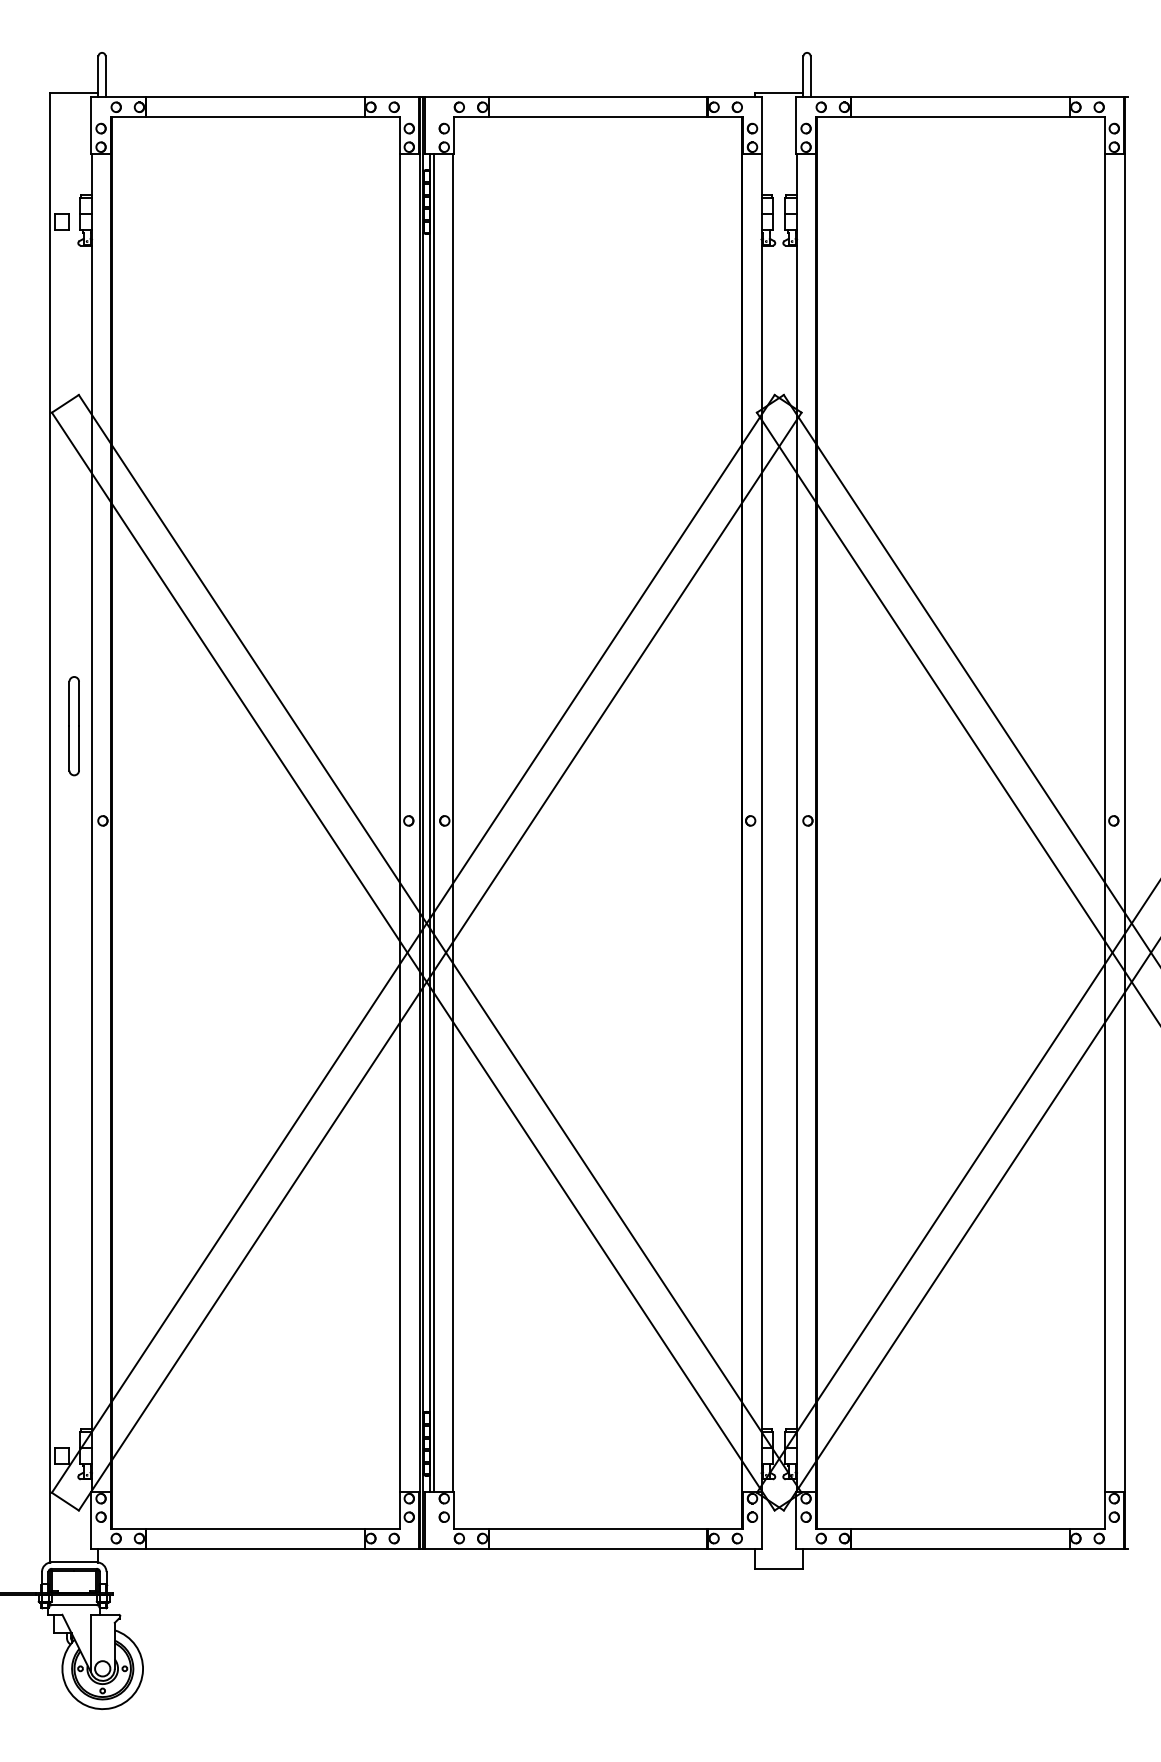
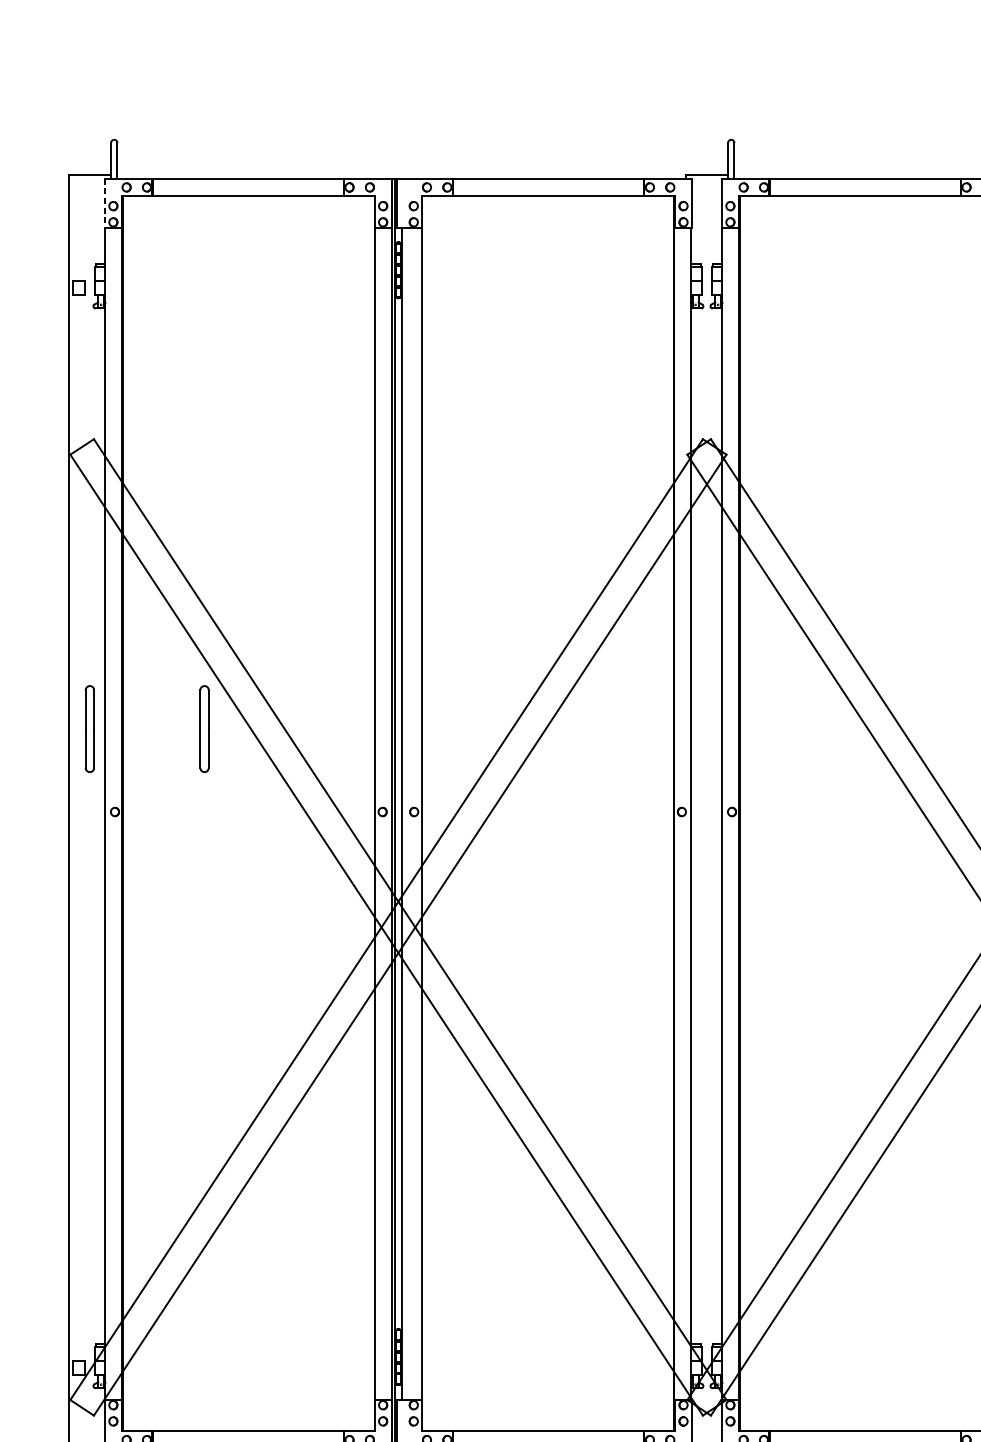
line: (91, 125) -> (105, 203), solid -> dashed
part: (204, 726) -> (203, 729), added
line: (433, 822) -> (404, 813), removed

